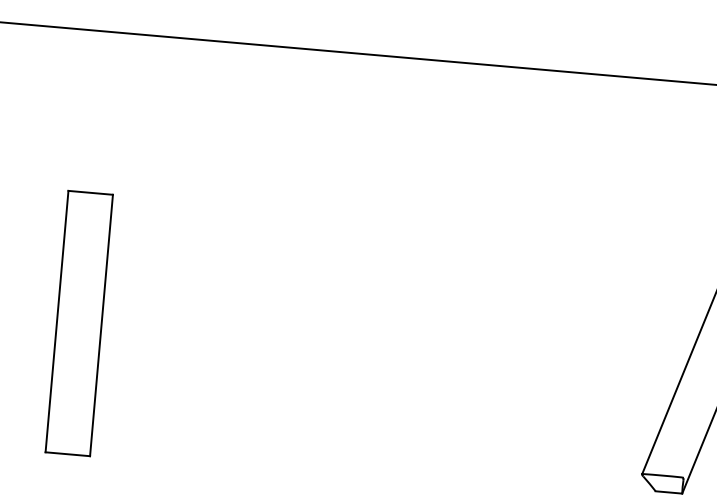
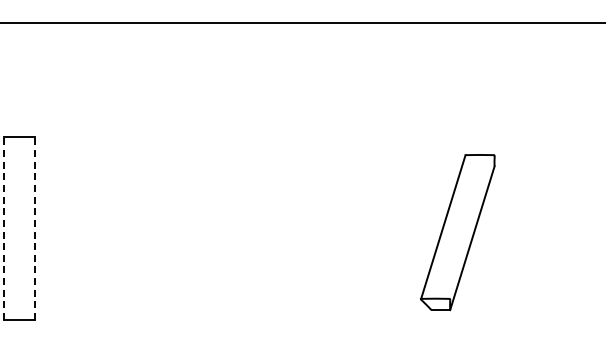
line: (57, 321) -> (4, 228), solid -> dashed
line: (101, 325) -> (35, 228), solid -> dashed

